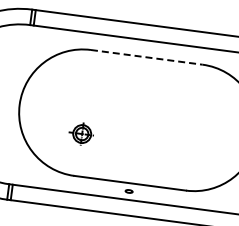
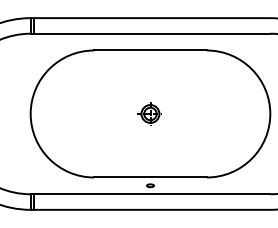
line: (146, 57) -> (150, 50), dashed -> solid
part: (81, 133) -> (149, 113), moved

